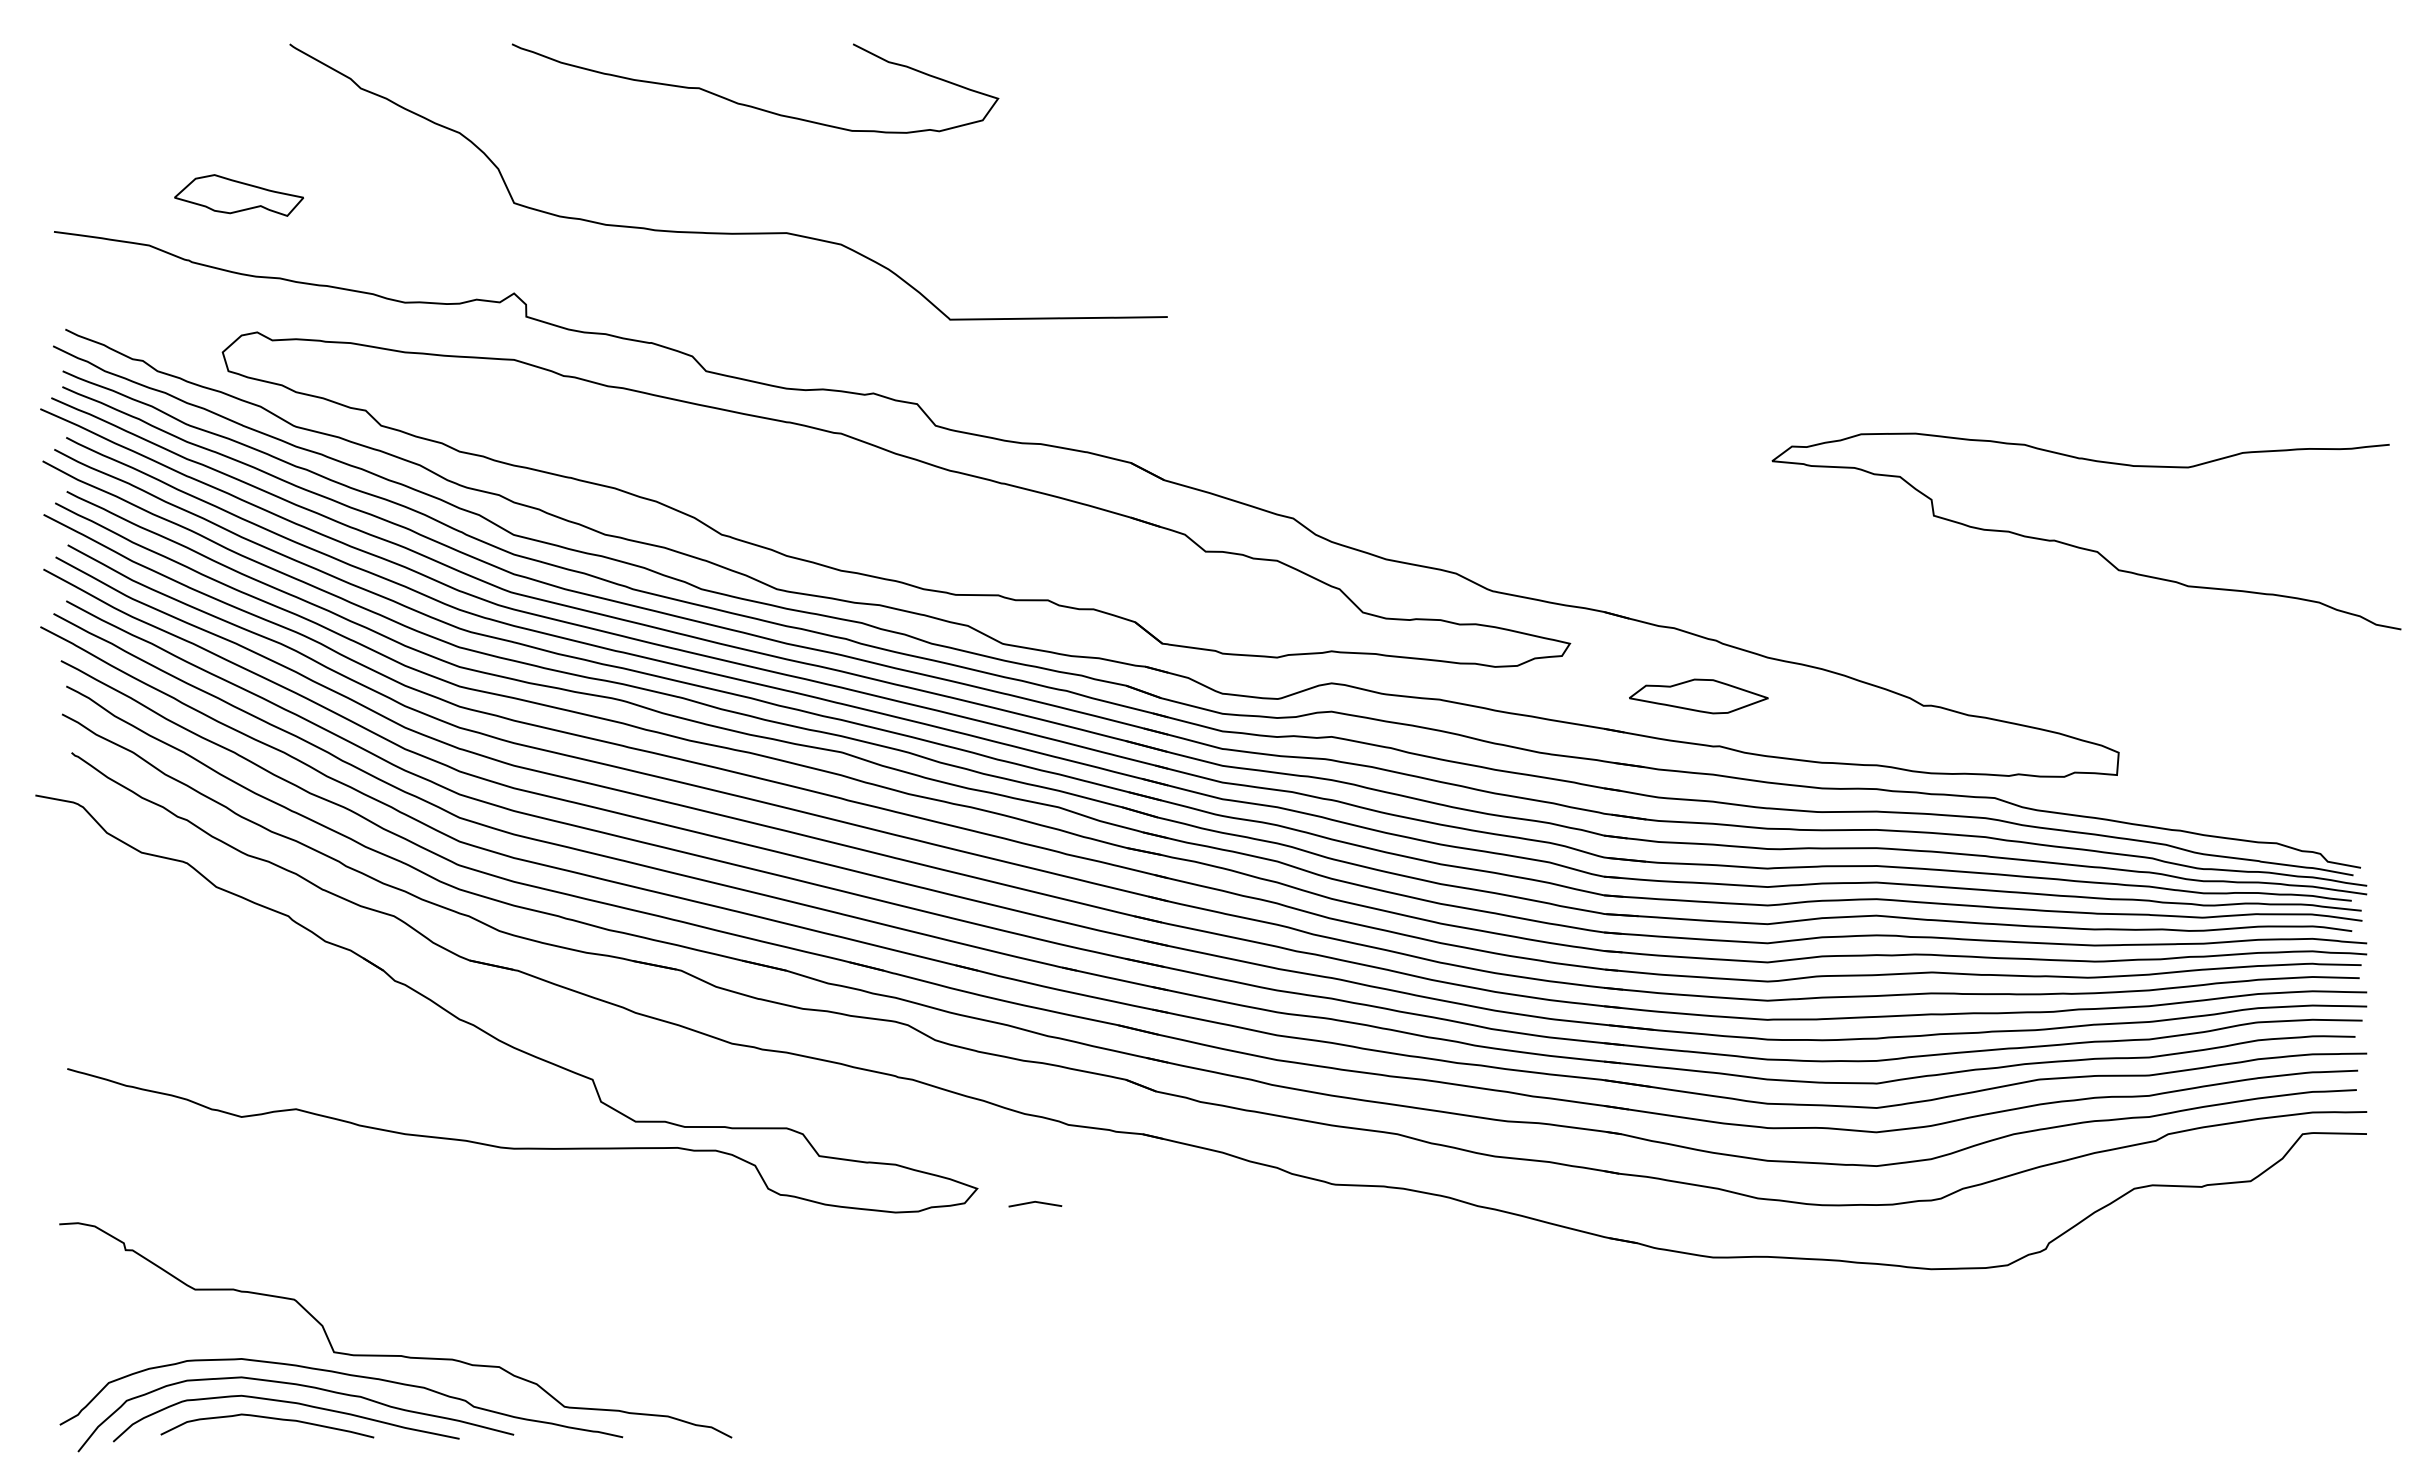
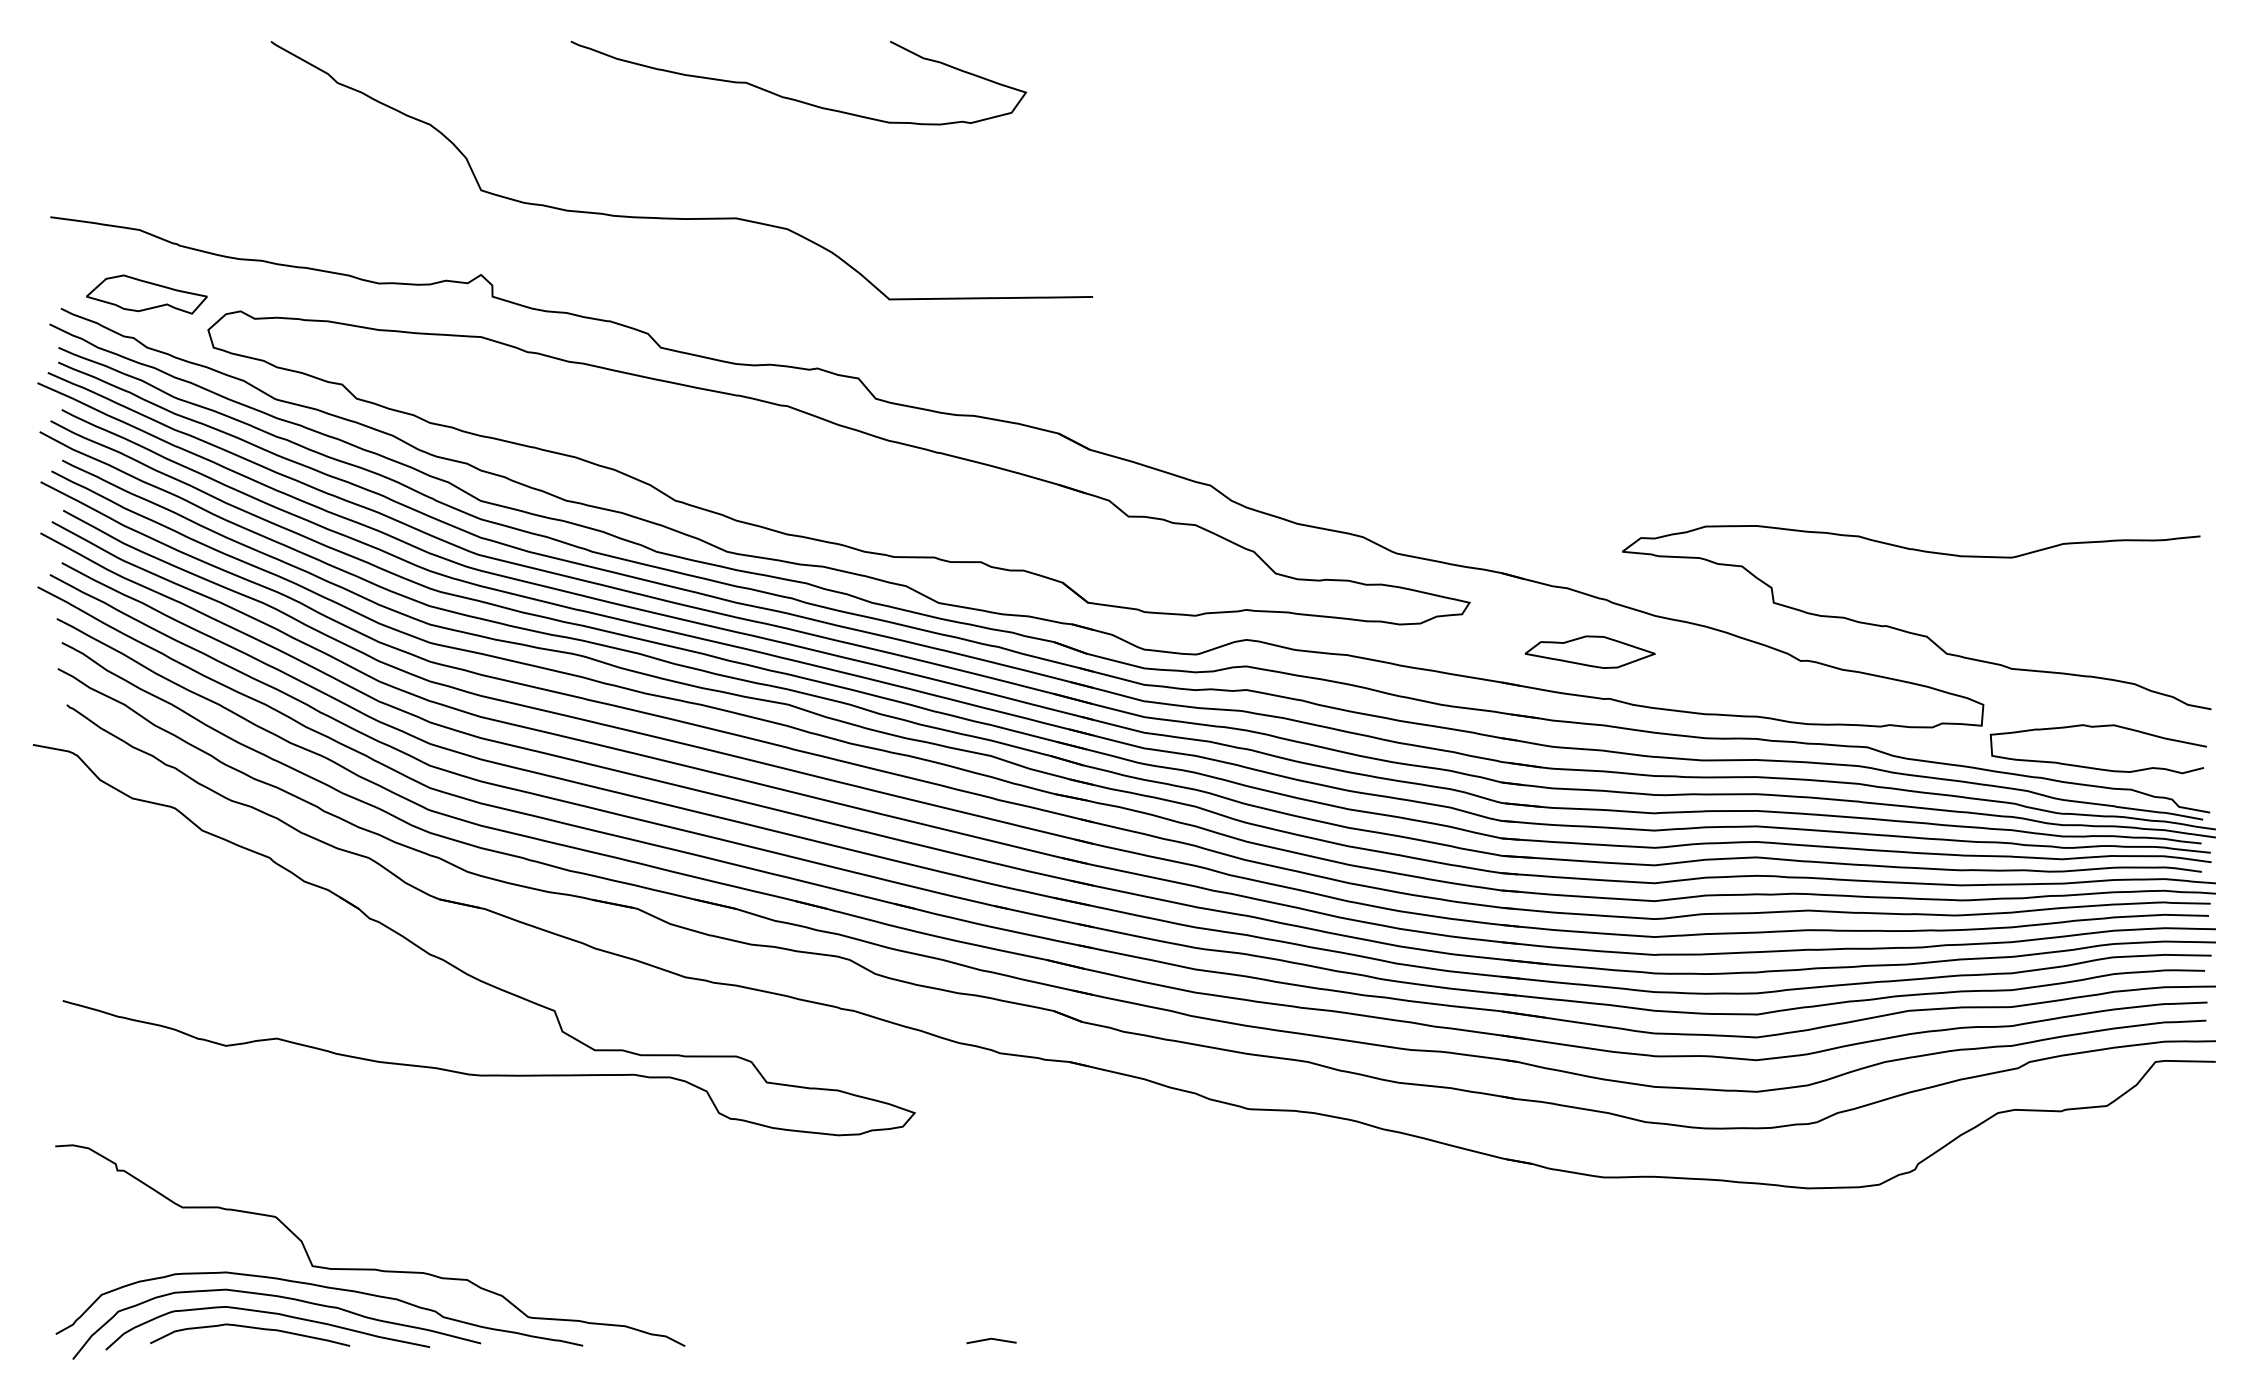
curve: (751, 105) -> (795, 98), moved
part: (239, 195) -> (147, 294), moved
curve: (2083, 547) -> (1913, 632), moved
curve: (2237, 819) -> (2094, 767), added
line: (1035, 1202) -> (991, 1339), moved

